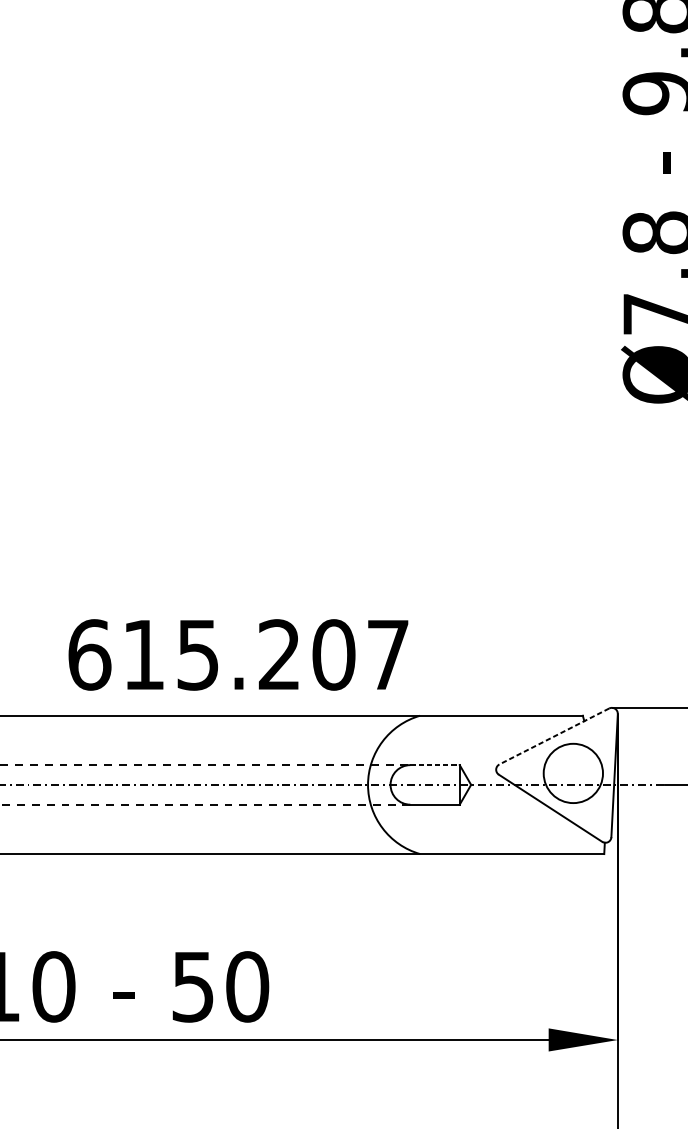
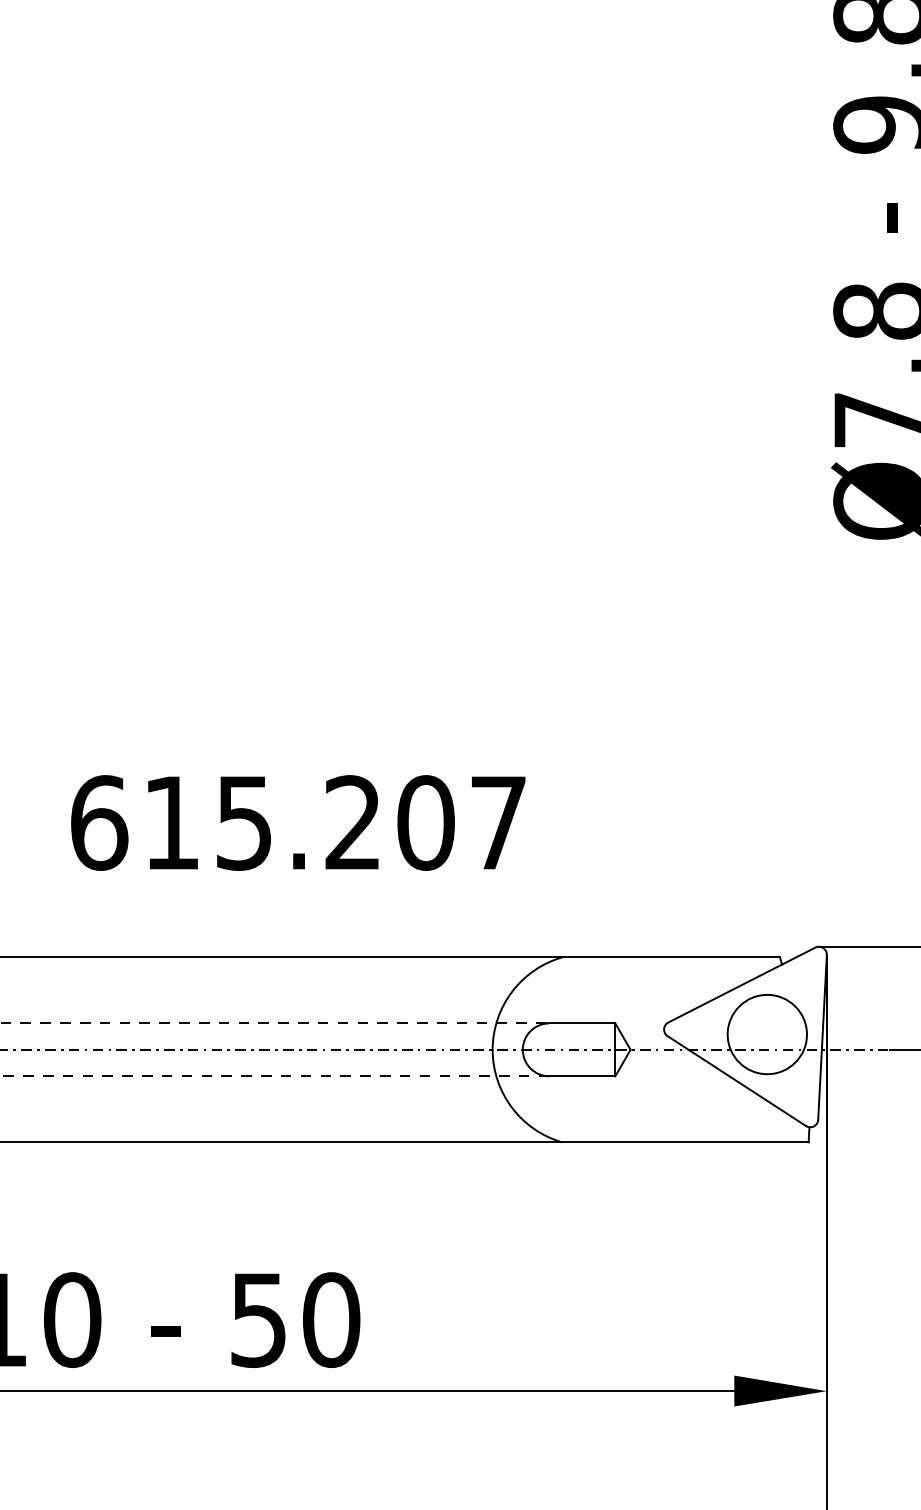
text: (238, 654) -> (298, 822), moved
line: (554, 736) -> (741, 985), dashed -> solid
line: (435, 765) -> (582, 1023), dashed -> solid

